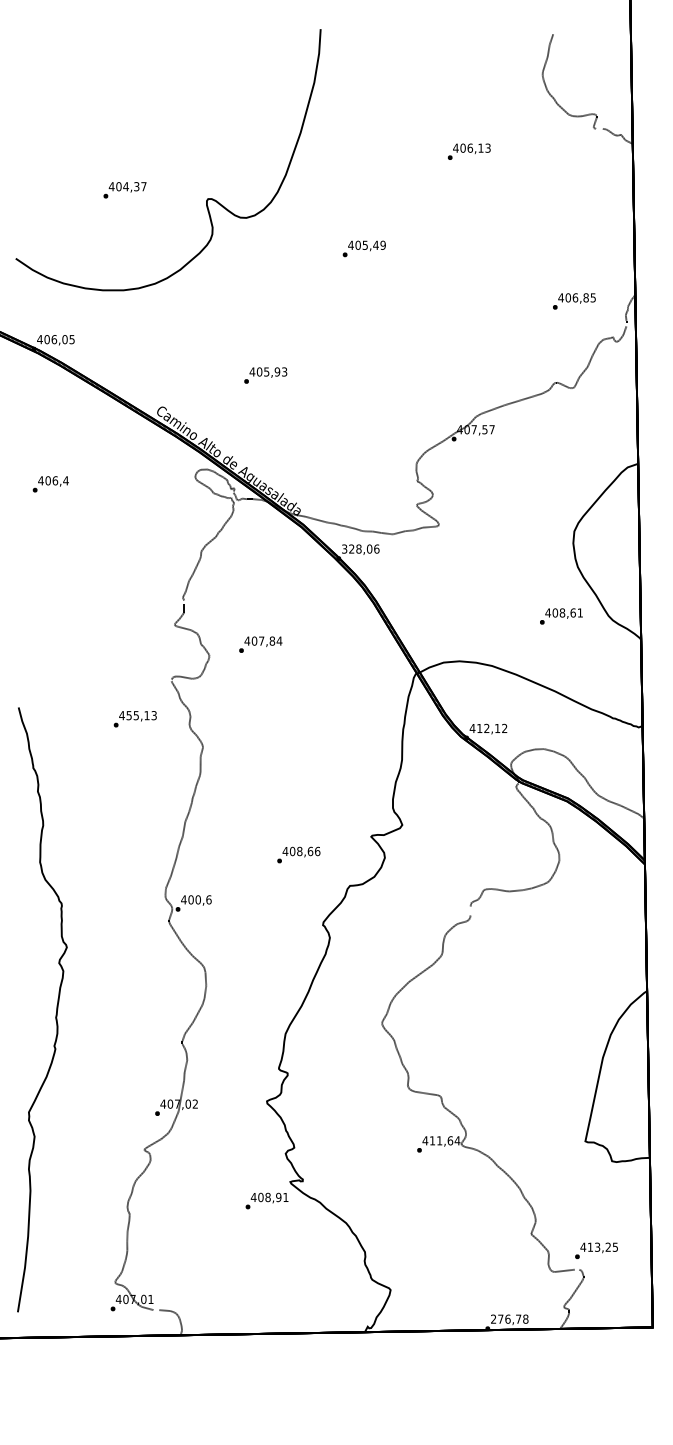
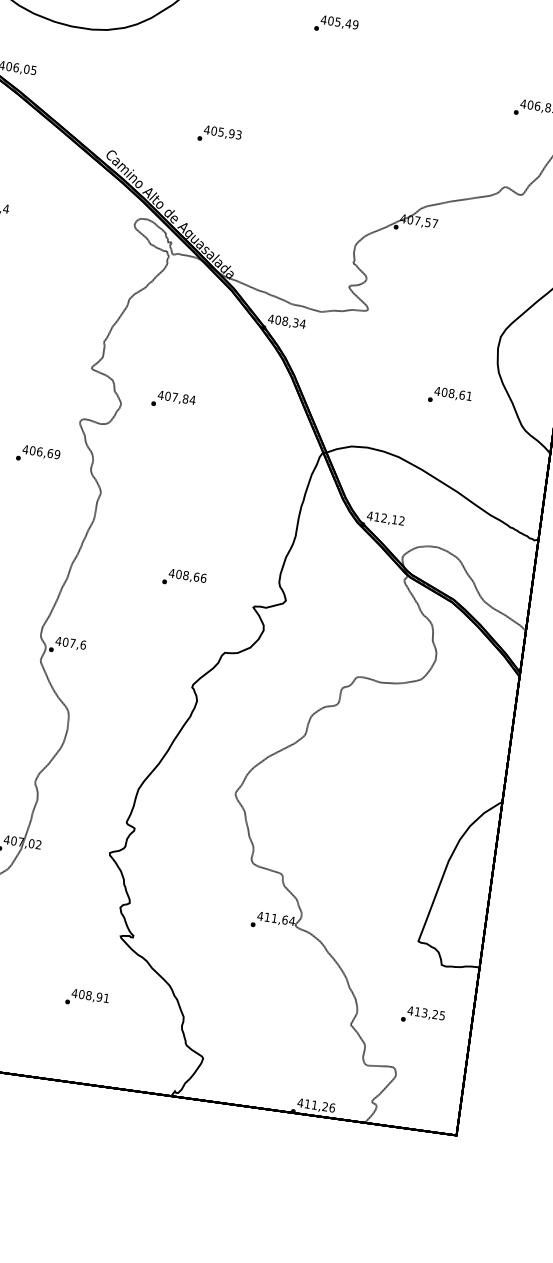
text: (360, 548) -> (286, 320), 328,06 -> 408,34
text: (561, 616) -> (450, 396), moved
text: (141, 715) -> (44, 452), 455,13 -> 406,69
text: (298, 854) -> (184, 578), moved
text: (197, 899) -> (72, 642), 400,6 -> 407,6
text: (266, 1200) -> (86, 998), moved
text: (596, 1250) -> (423, 1016), moved
text: (509, 1318) -> (316, 1104), 276,78 -> 411,26

